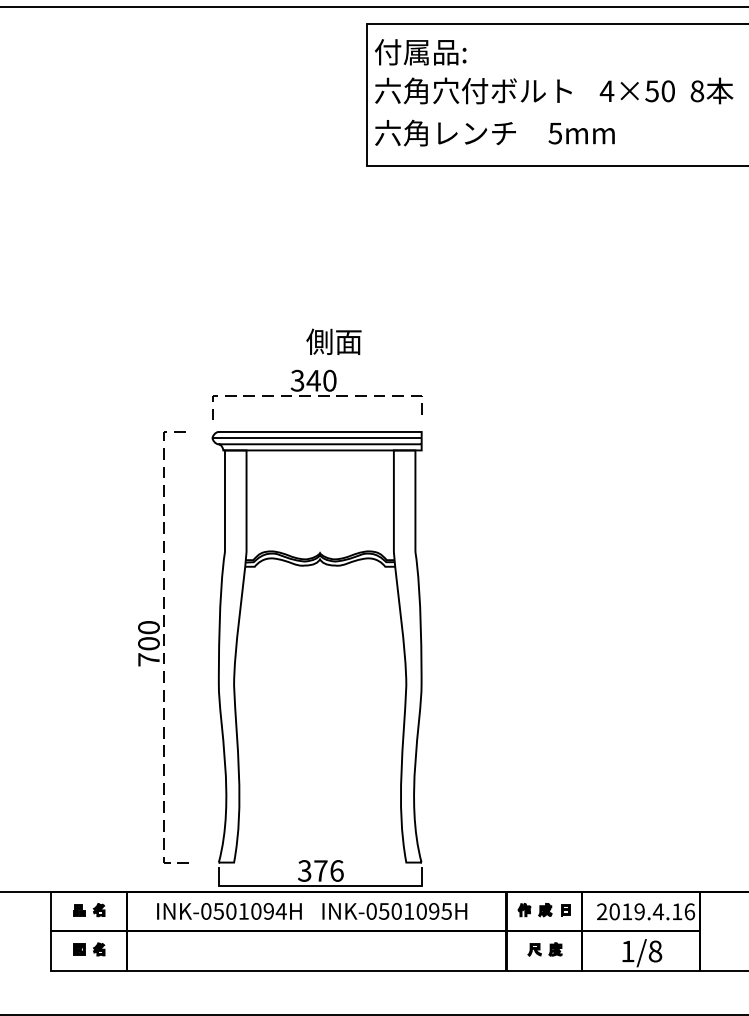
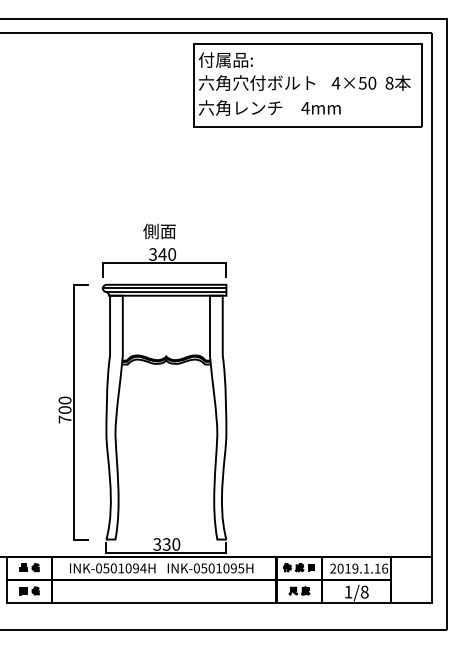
text: (555, 133) -> (305, 108), 5mm -> 4mm
text: (333, 341) -> (159, 231), moved
line: (316, 395) -> (164, 263), dashed -> solid
line: (164, 646) -> (74, 411), dashed -> solid
text: (328, 870) -> (171, 544), 376 -> 330
text: (658, 911) -> (366, 568), 2019.4.16 -> 2019.1.16

